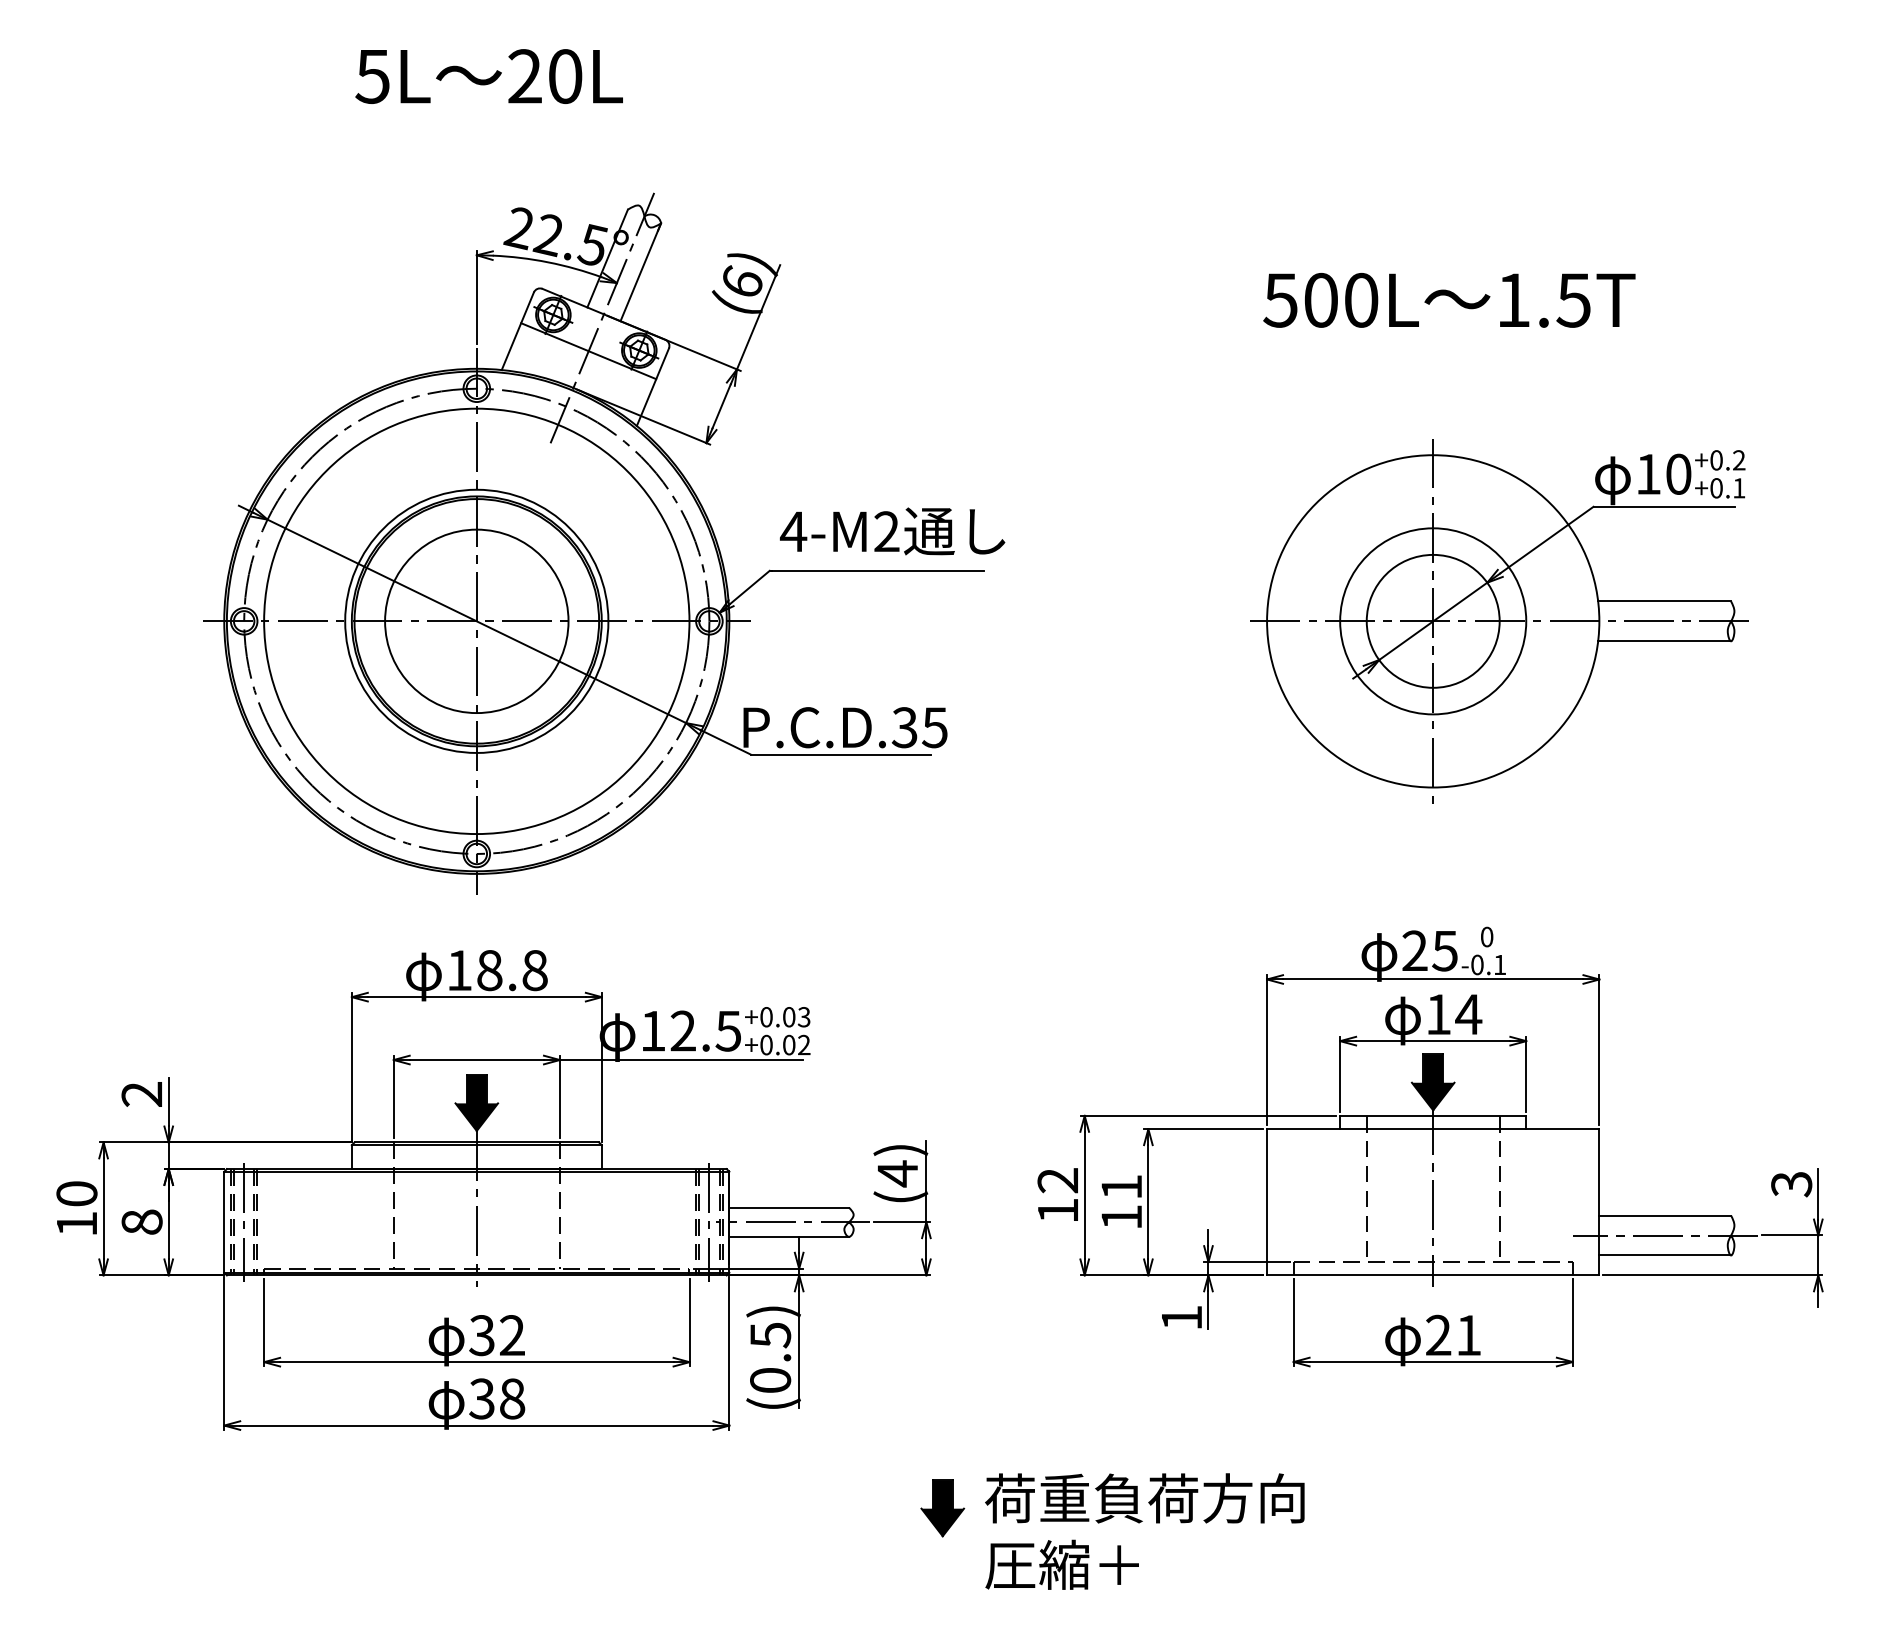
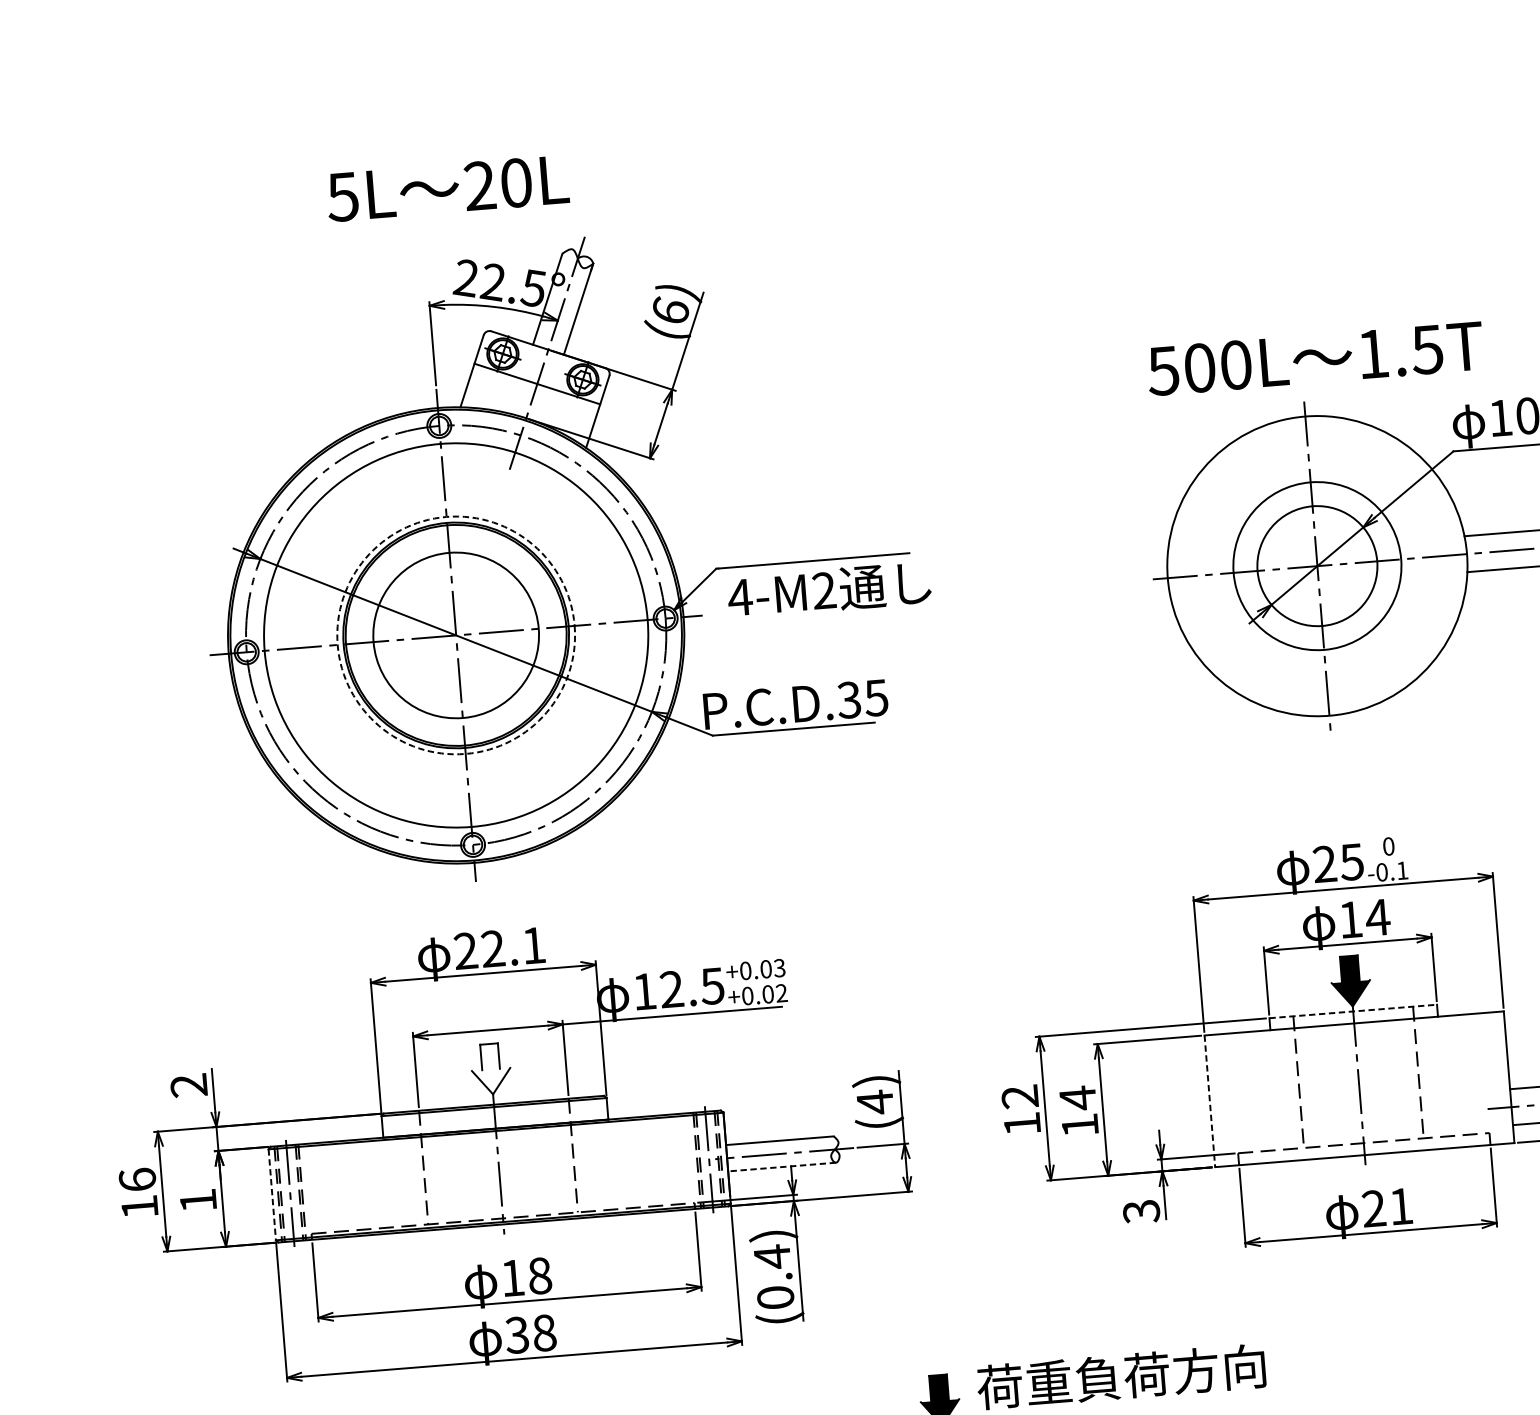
text: (488, 76) -> (447, 188), moved
text: (1449, 300) -> (1315, 358), moved
text: (892, 531) -> (829, 590), moved
circle: (476, 620) -> (455, 634), solid -> dashed
text: (497, 970) -> (500, 948), 18.8 -> 22.1
fill: (476, 1102) -> (490, 1068), removed
line: (1433, 1115) -> (1353, 1011), solid -> dashed
text: (1121, 1187) -> (1077, 1098), 11 -> 14
text: (76, 1193) -> (137, 1179), 10 -> 16
line: (1267, 1202) -> (1210, 1101), solid -> dashed
text: (141, 1221) -> (197, 1200), 8 -> 1
line: (224, 1222) -> (272, 1195), solid -> dashed
line: (789, 1236) -> (782, 1166), solid -> dashed
text: (1181, 1318) -> (1141, 1212), 1 -> 3
text: (497, 1335) -> (526, 1277), 32 -> 18
text: (770, 1335) -> (772, 1257), (0.5) -> (0.4)

